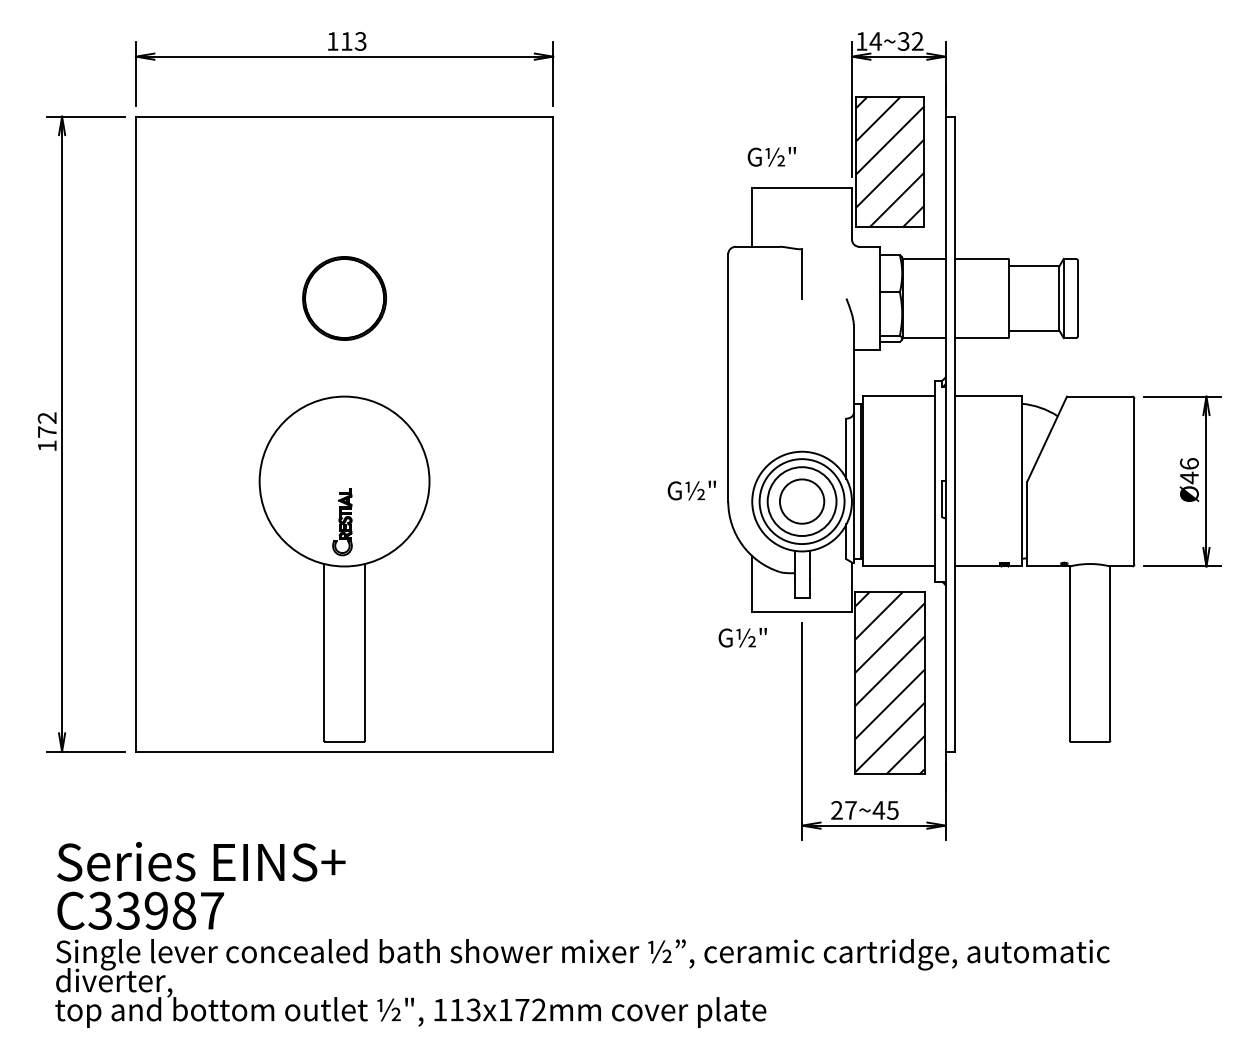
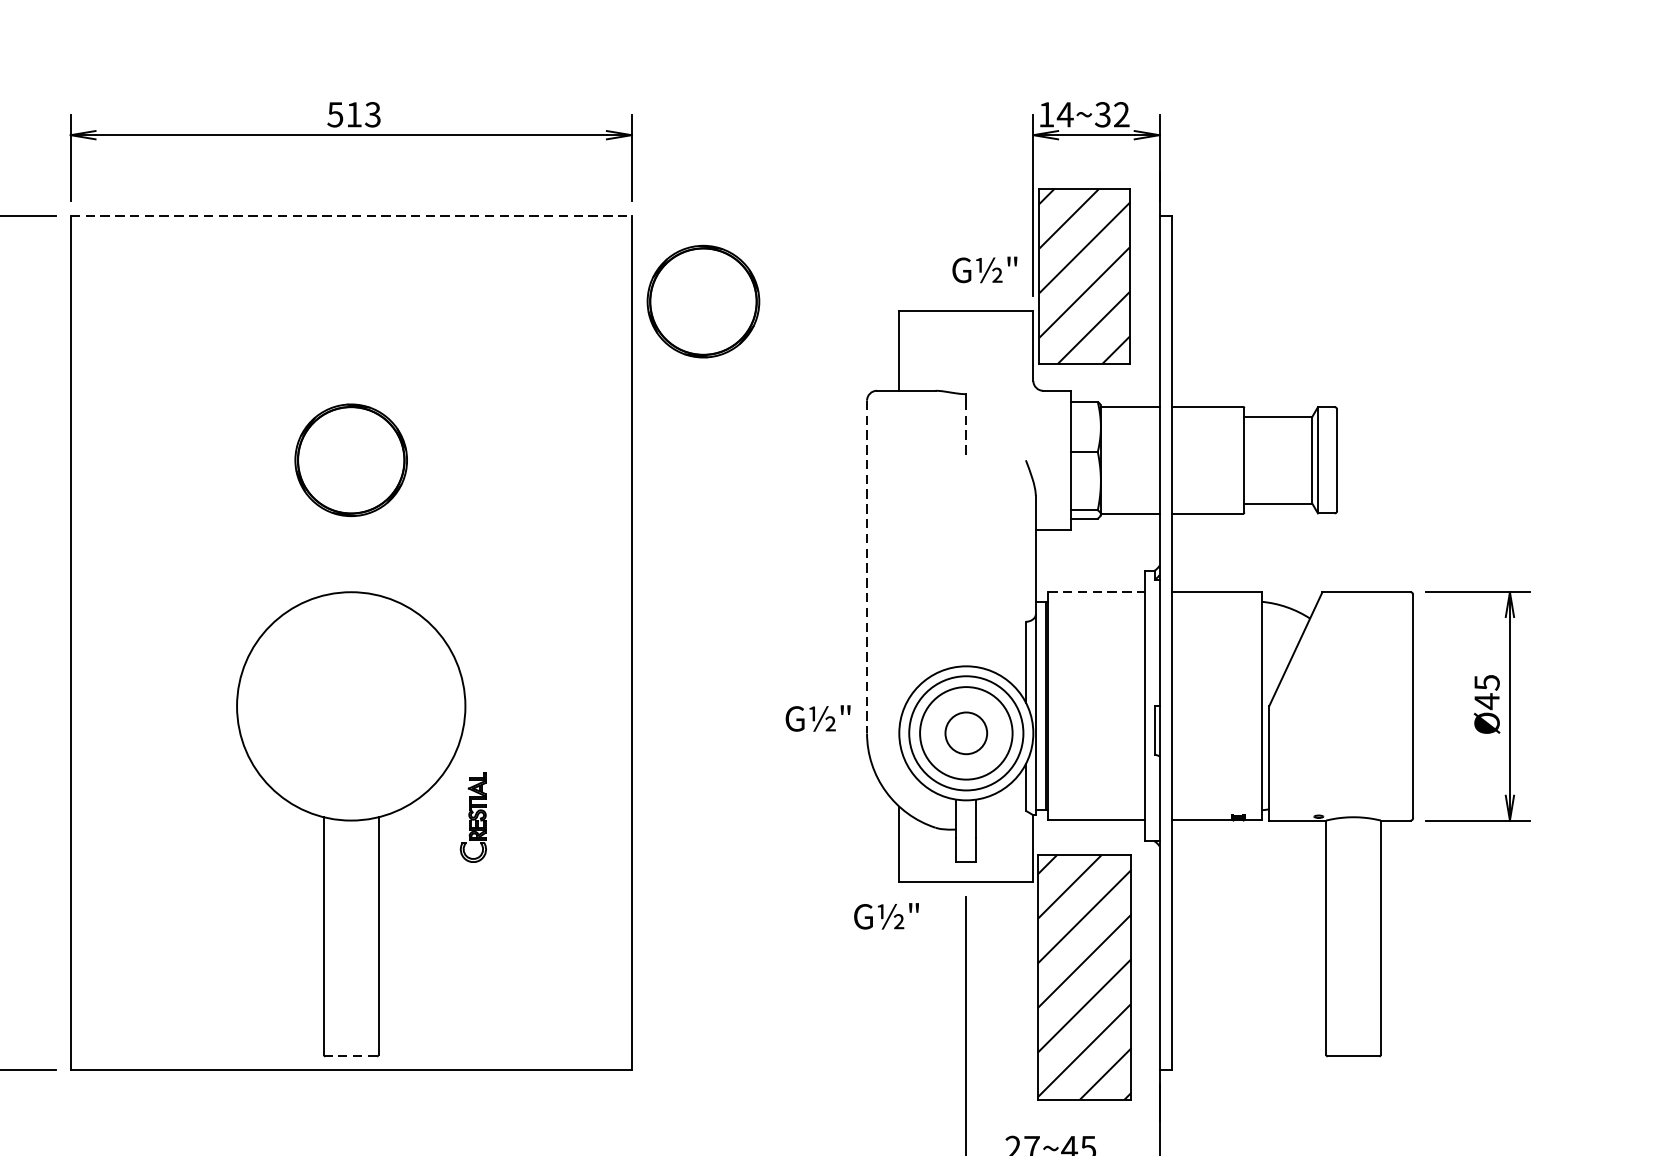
text: (332, 41) -> (334, 114), 113 -> 513
line: (344, 116) -> (351, 215), solid -> dashed
text: (771, 156) -> (984, 269), moved
part: (606, 180) -> (703, 301), added
line: (802, 276) -> (966, 430), solid -> dashed
line: (728, 377) -> (867, 566), solid -> dashed
line: (898, 396) -> (1095, 592), solid -> dashed
text: (1189, 463) -> (1487, 682), Ø46 -> Ø45
circle: (801, 501) -> (965, 733), size x0.7
part: (342, 522) -> (473, 817), moved
line: (344, 741) -> (351, 1055), solid -> dashed

